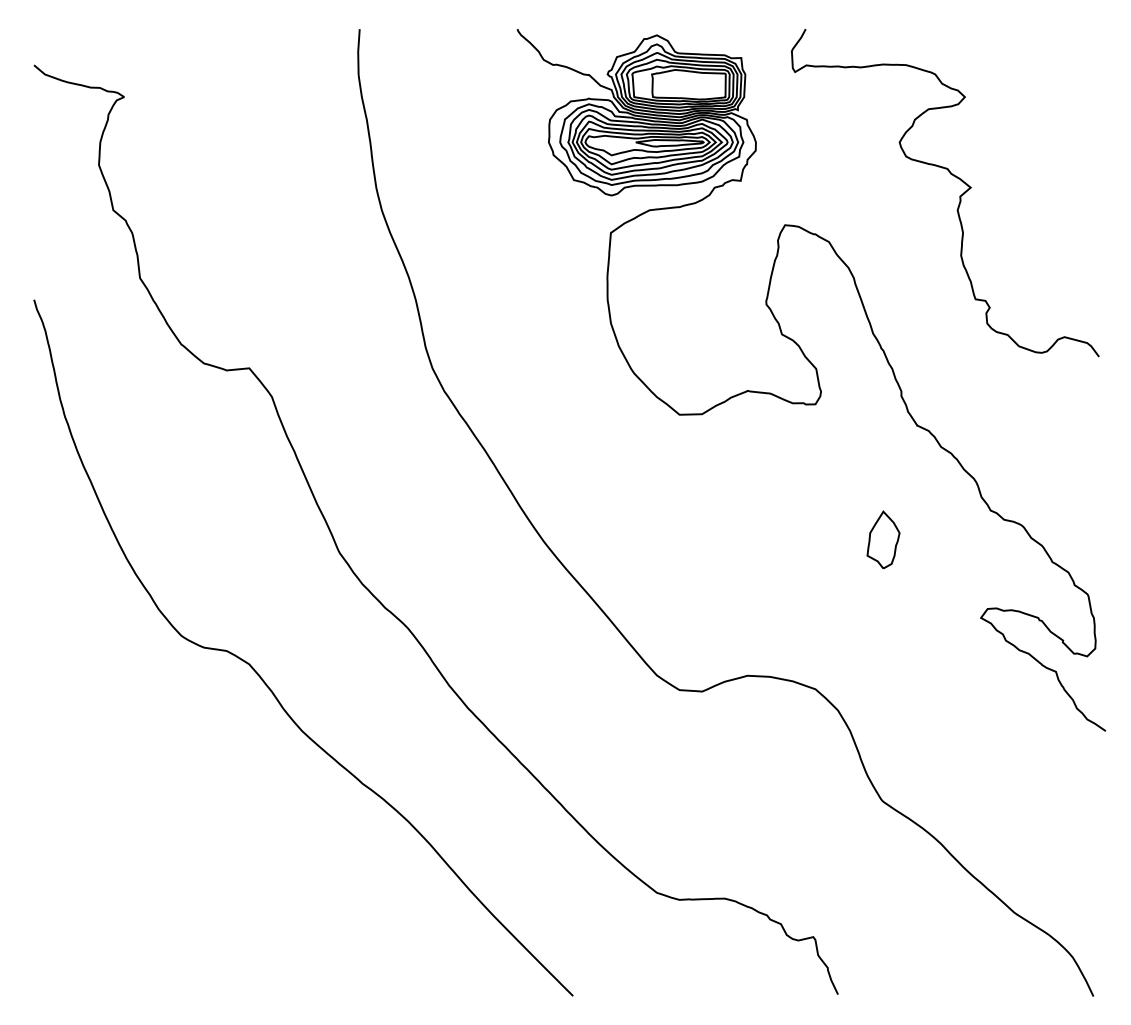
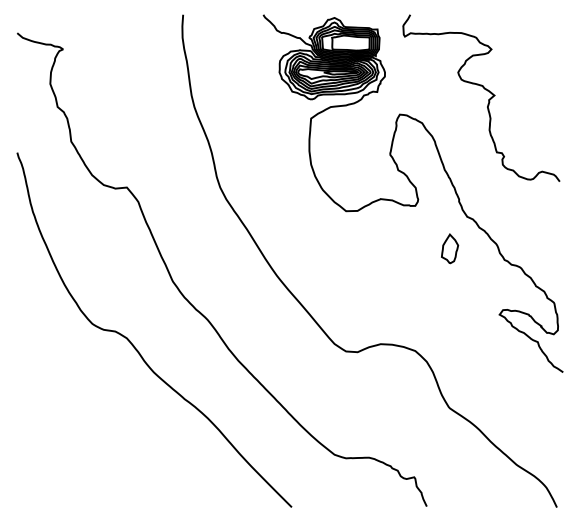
part: (884, 539) -> (450, 248), moved

